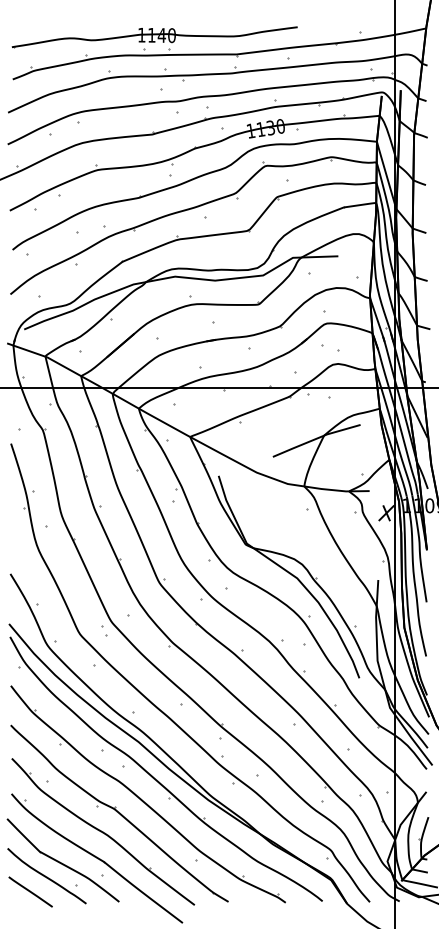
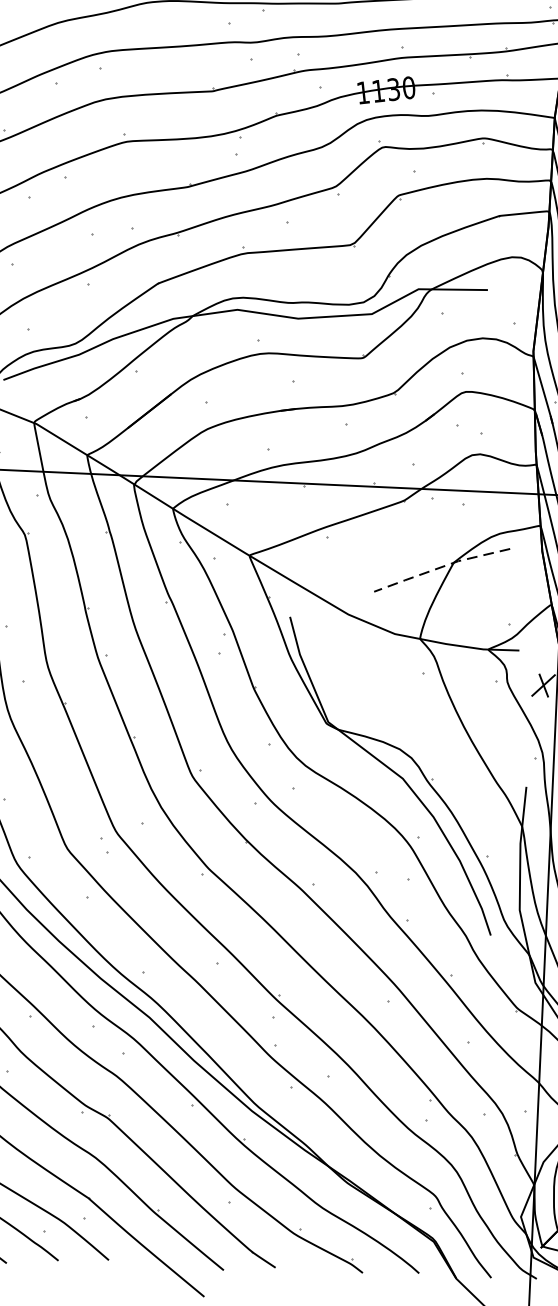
line: (315, 439) -> (440, 568), solid -> dashed

